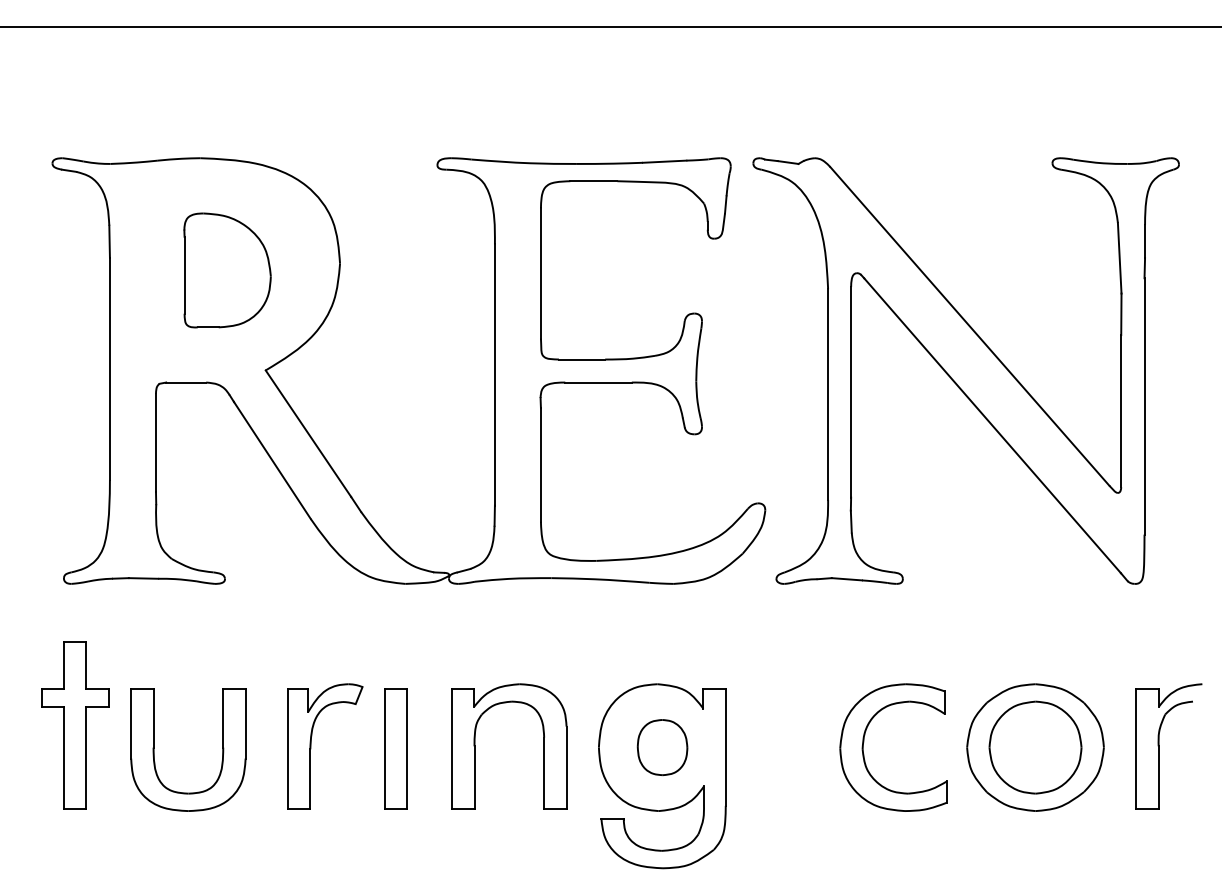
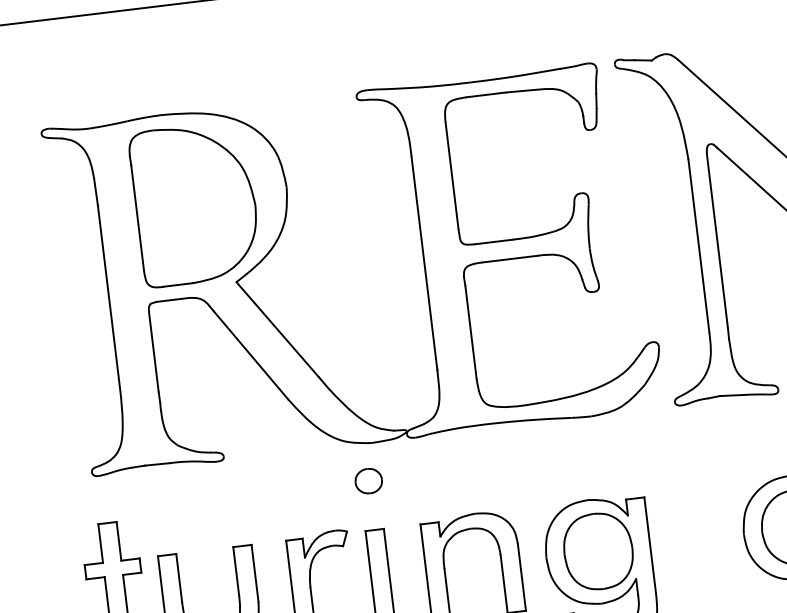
part: (227, 270) -> (195, 204), size x1.67
part: (396, 629) -> (369, 481), added
part: (662, 747) -> (598, 551), size x1.67

